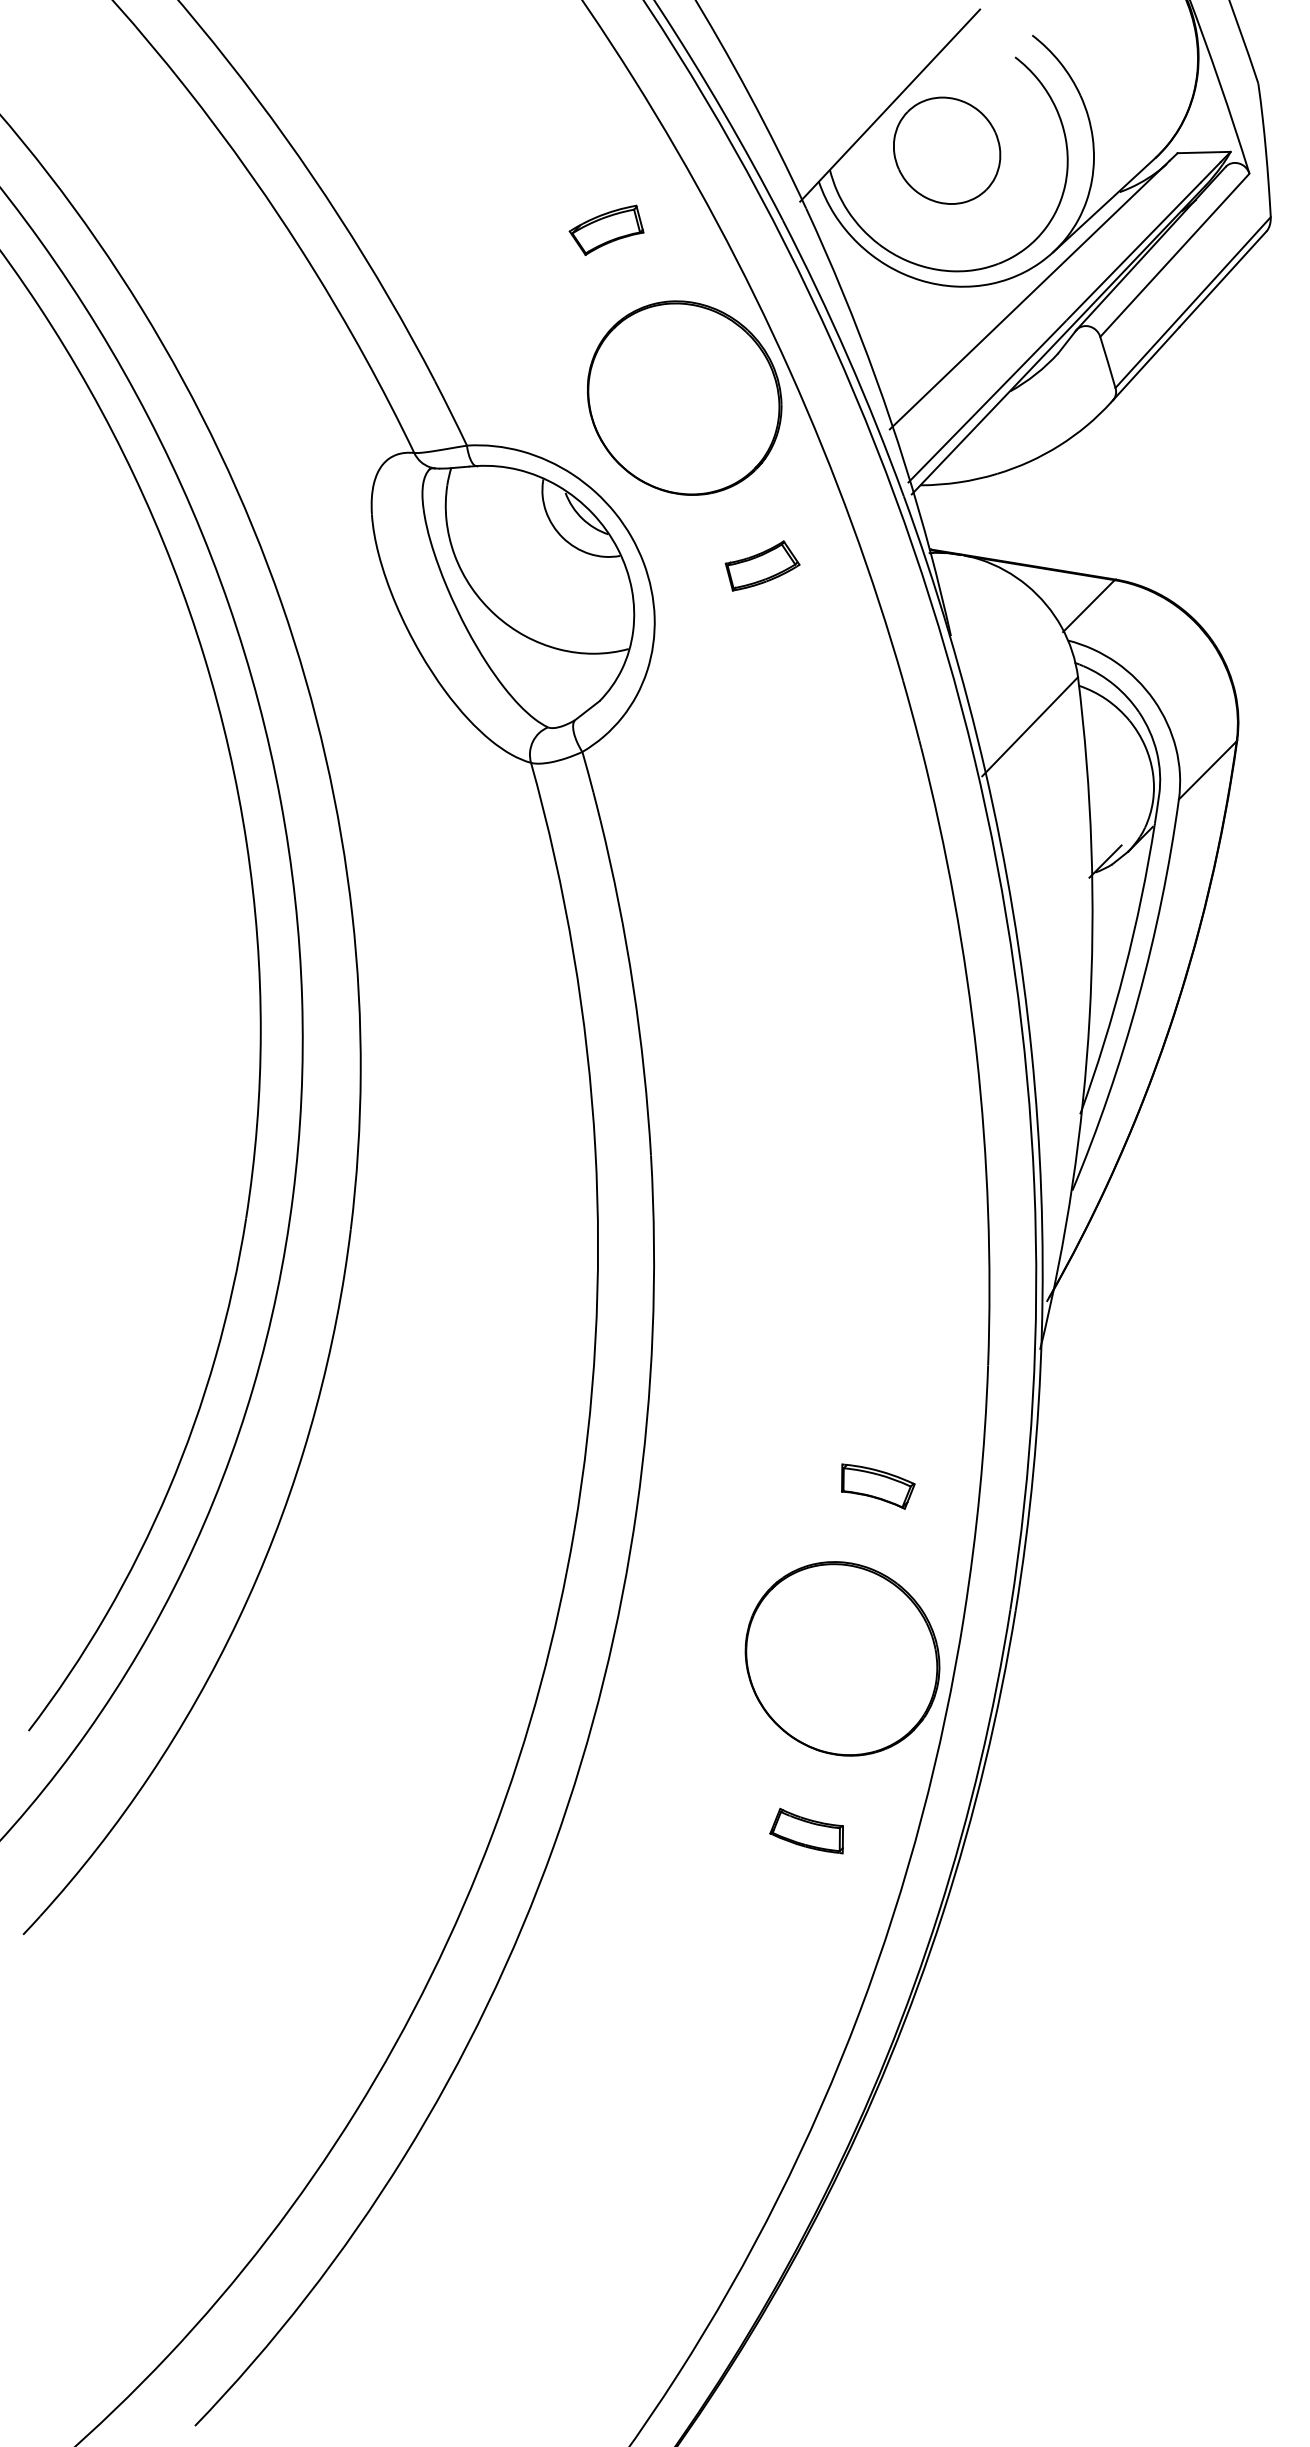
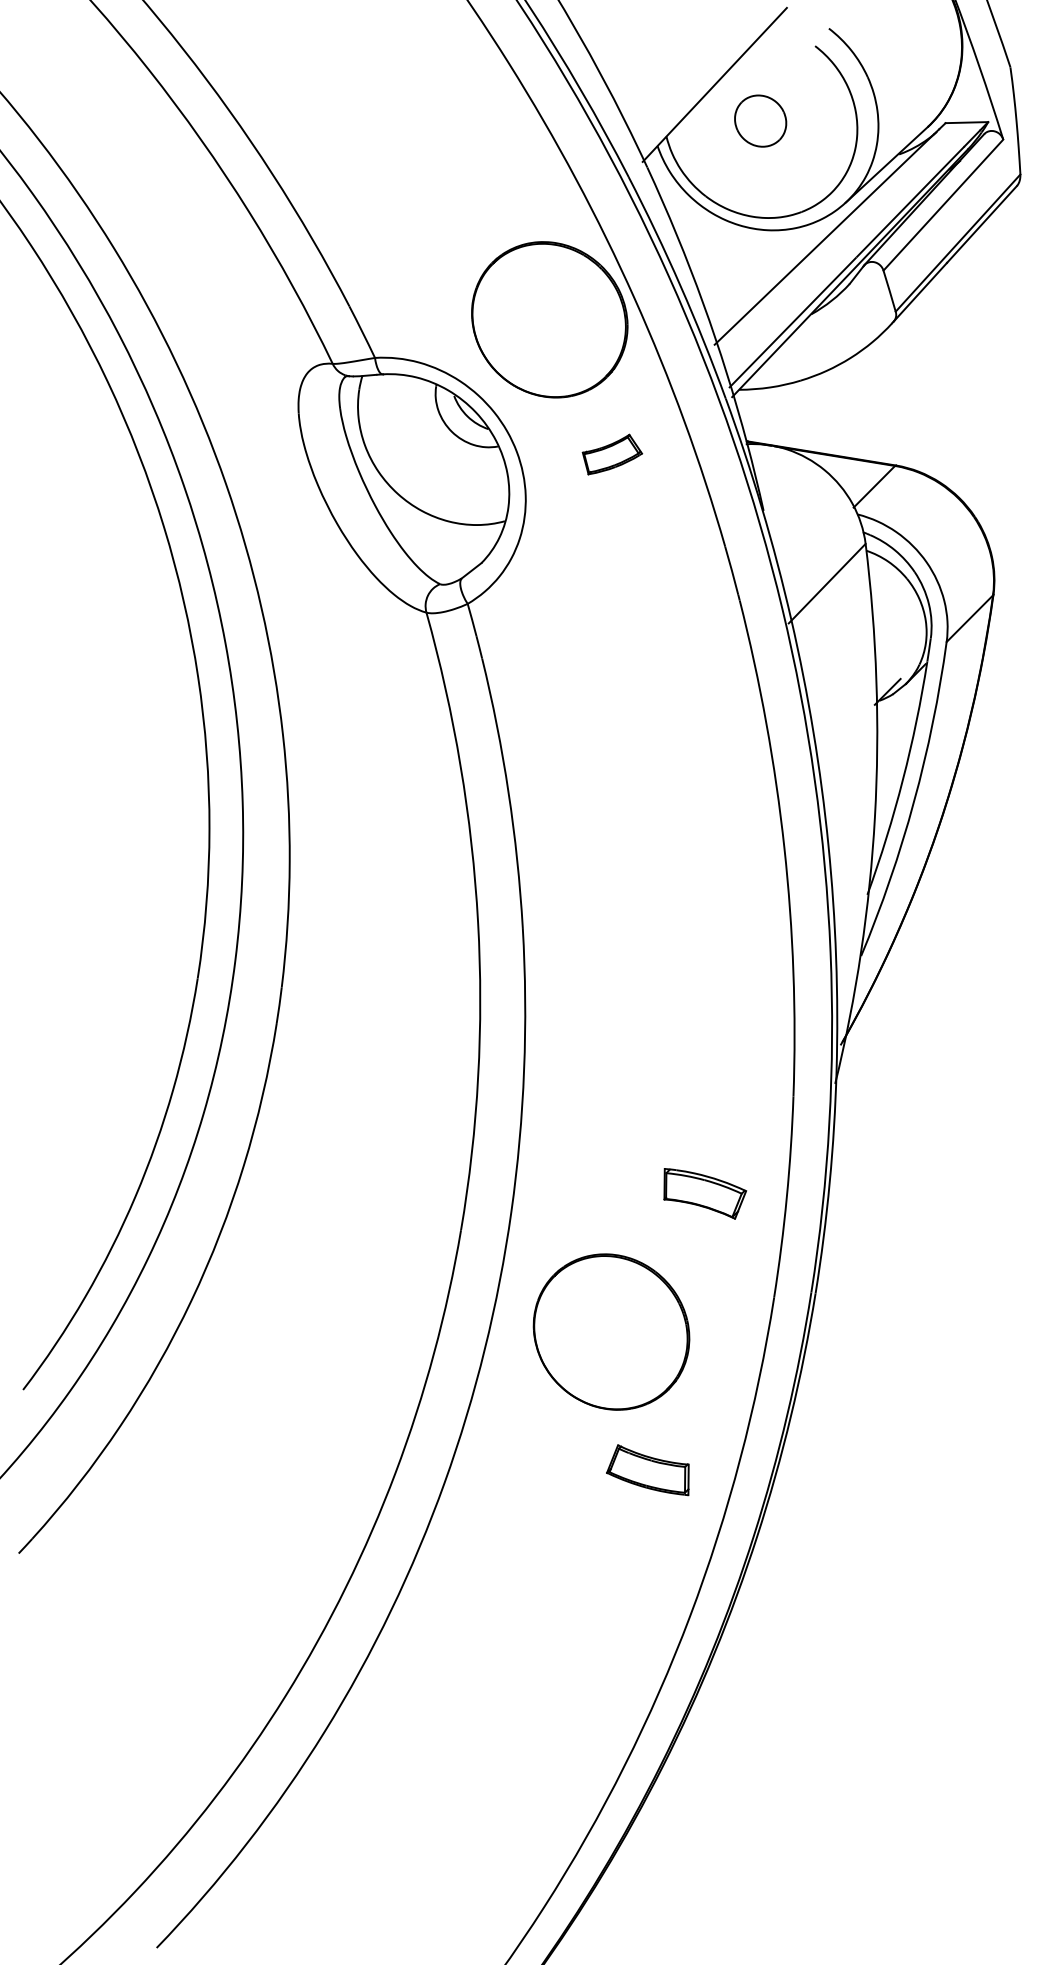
part: (947, 150) -> (760, 120), size x0.6
part: (606, 230) -> (487, 185), removed
part: (878, 1486) -> (705, 1193), size x1.4
part: (842, 1658) -> (611, 1331), moved
part: (806, 1831) -> (647, 1470), size x1.4

